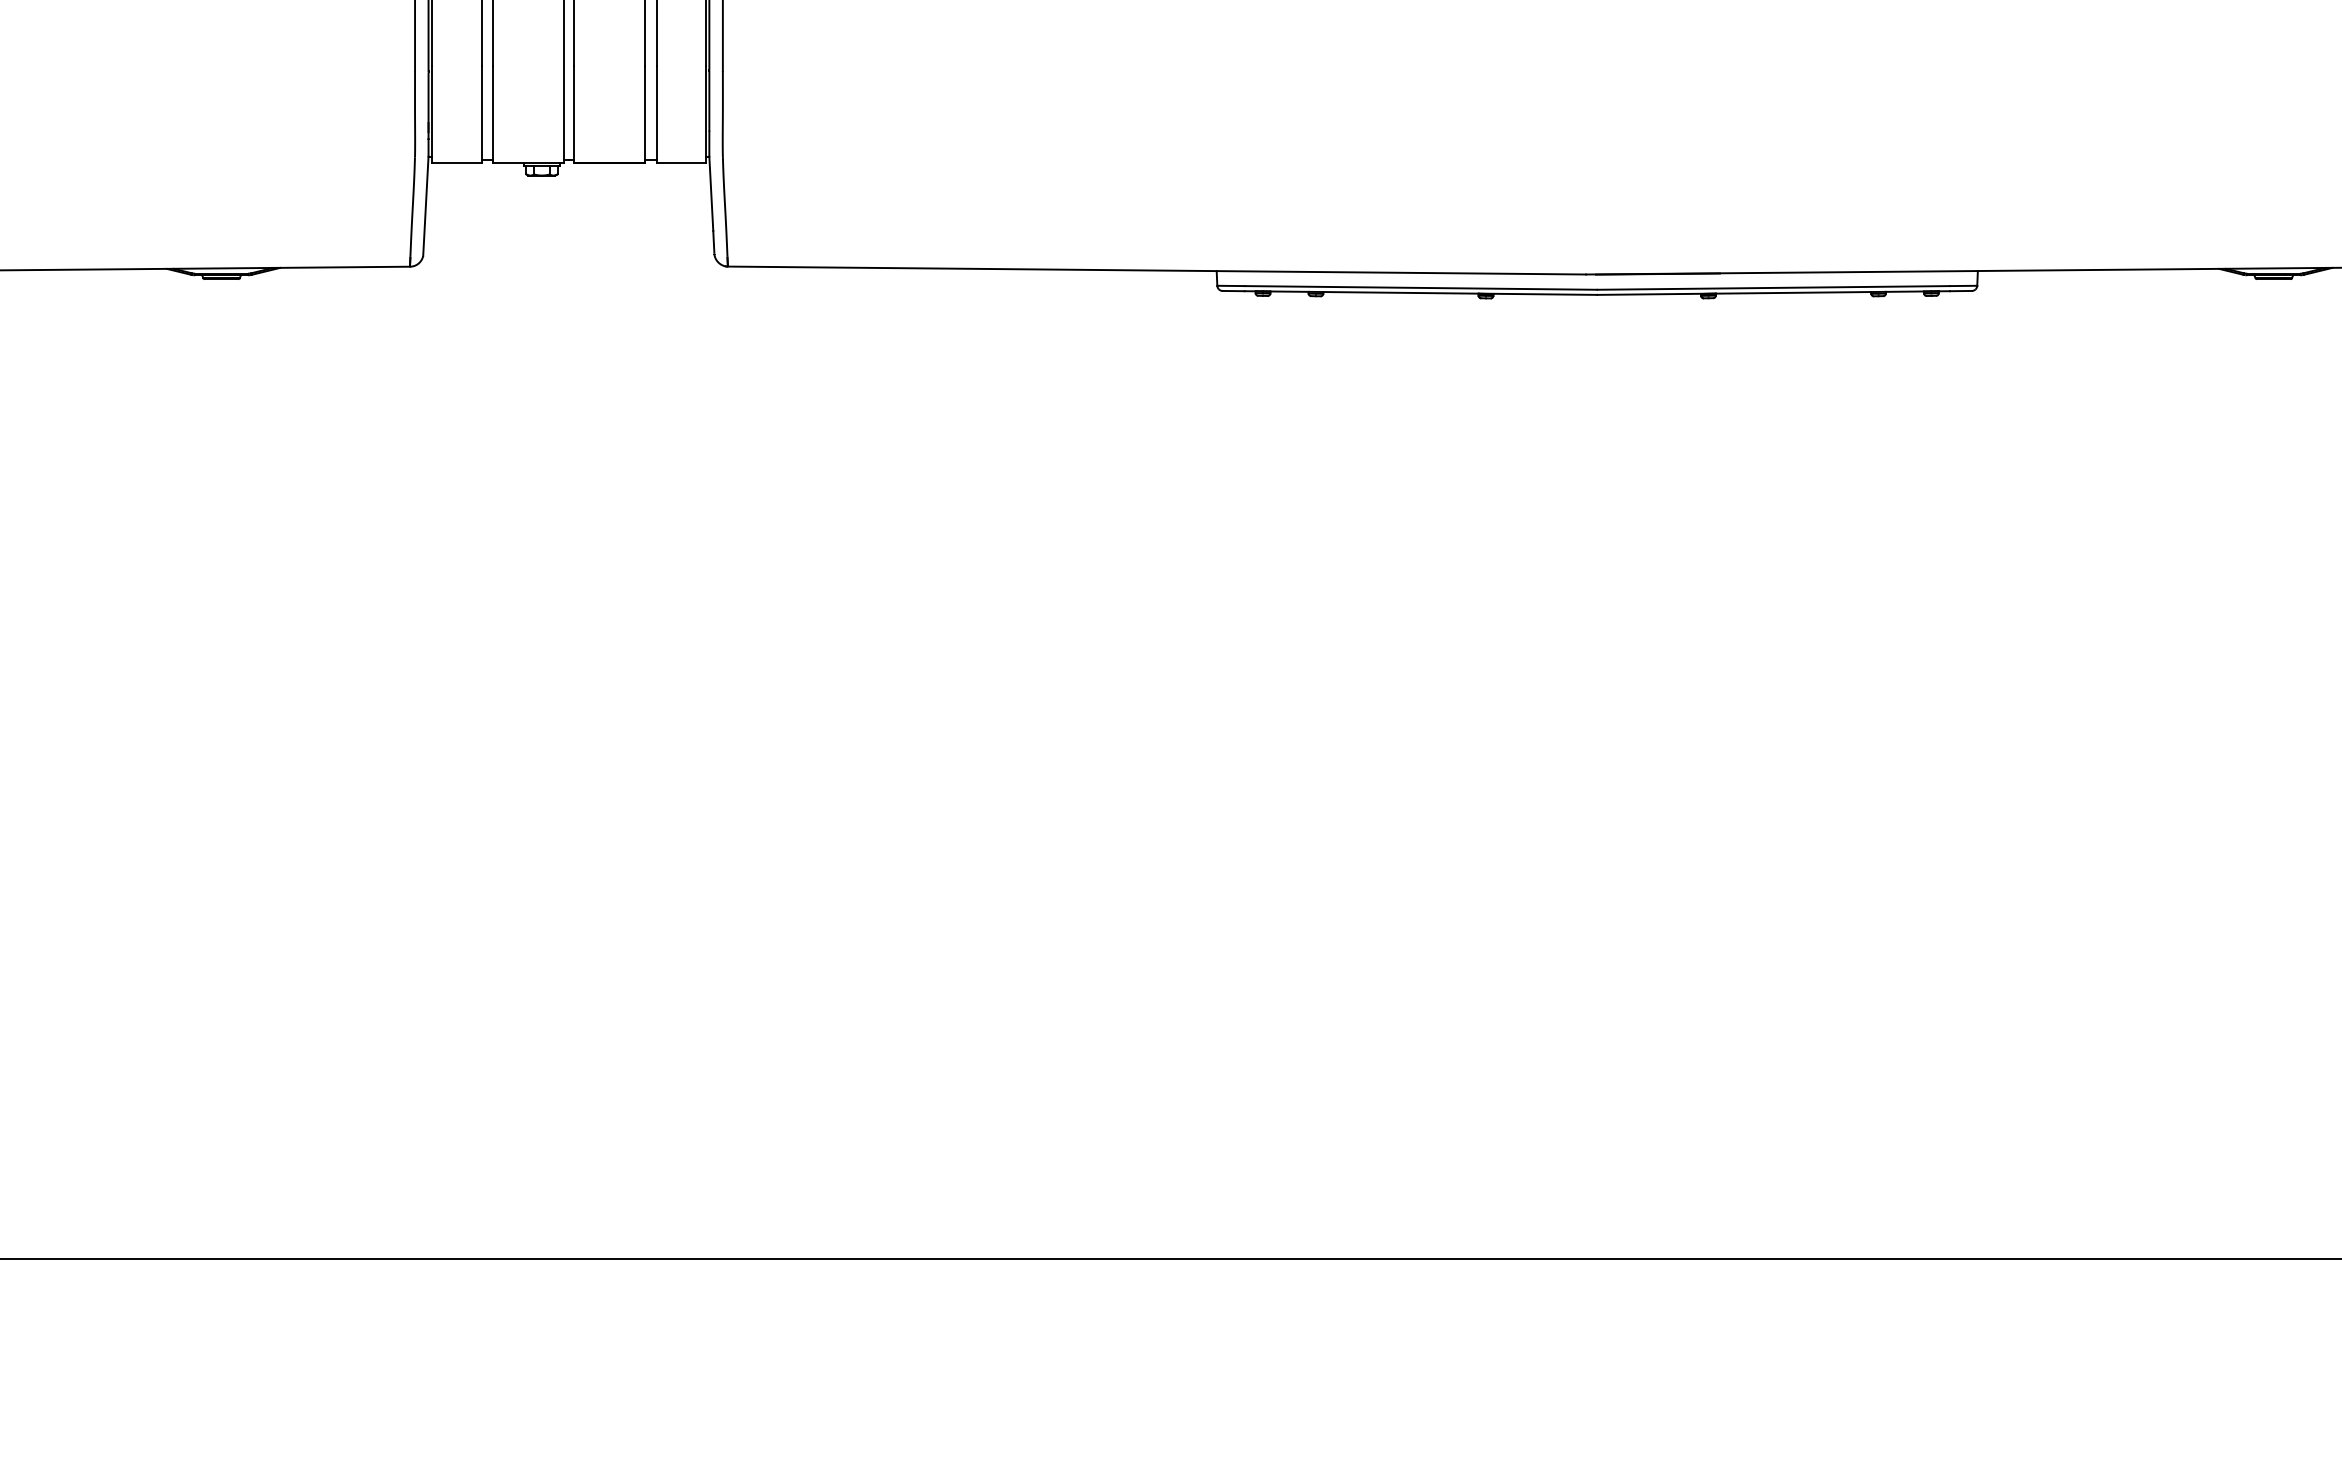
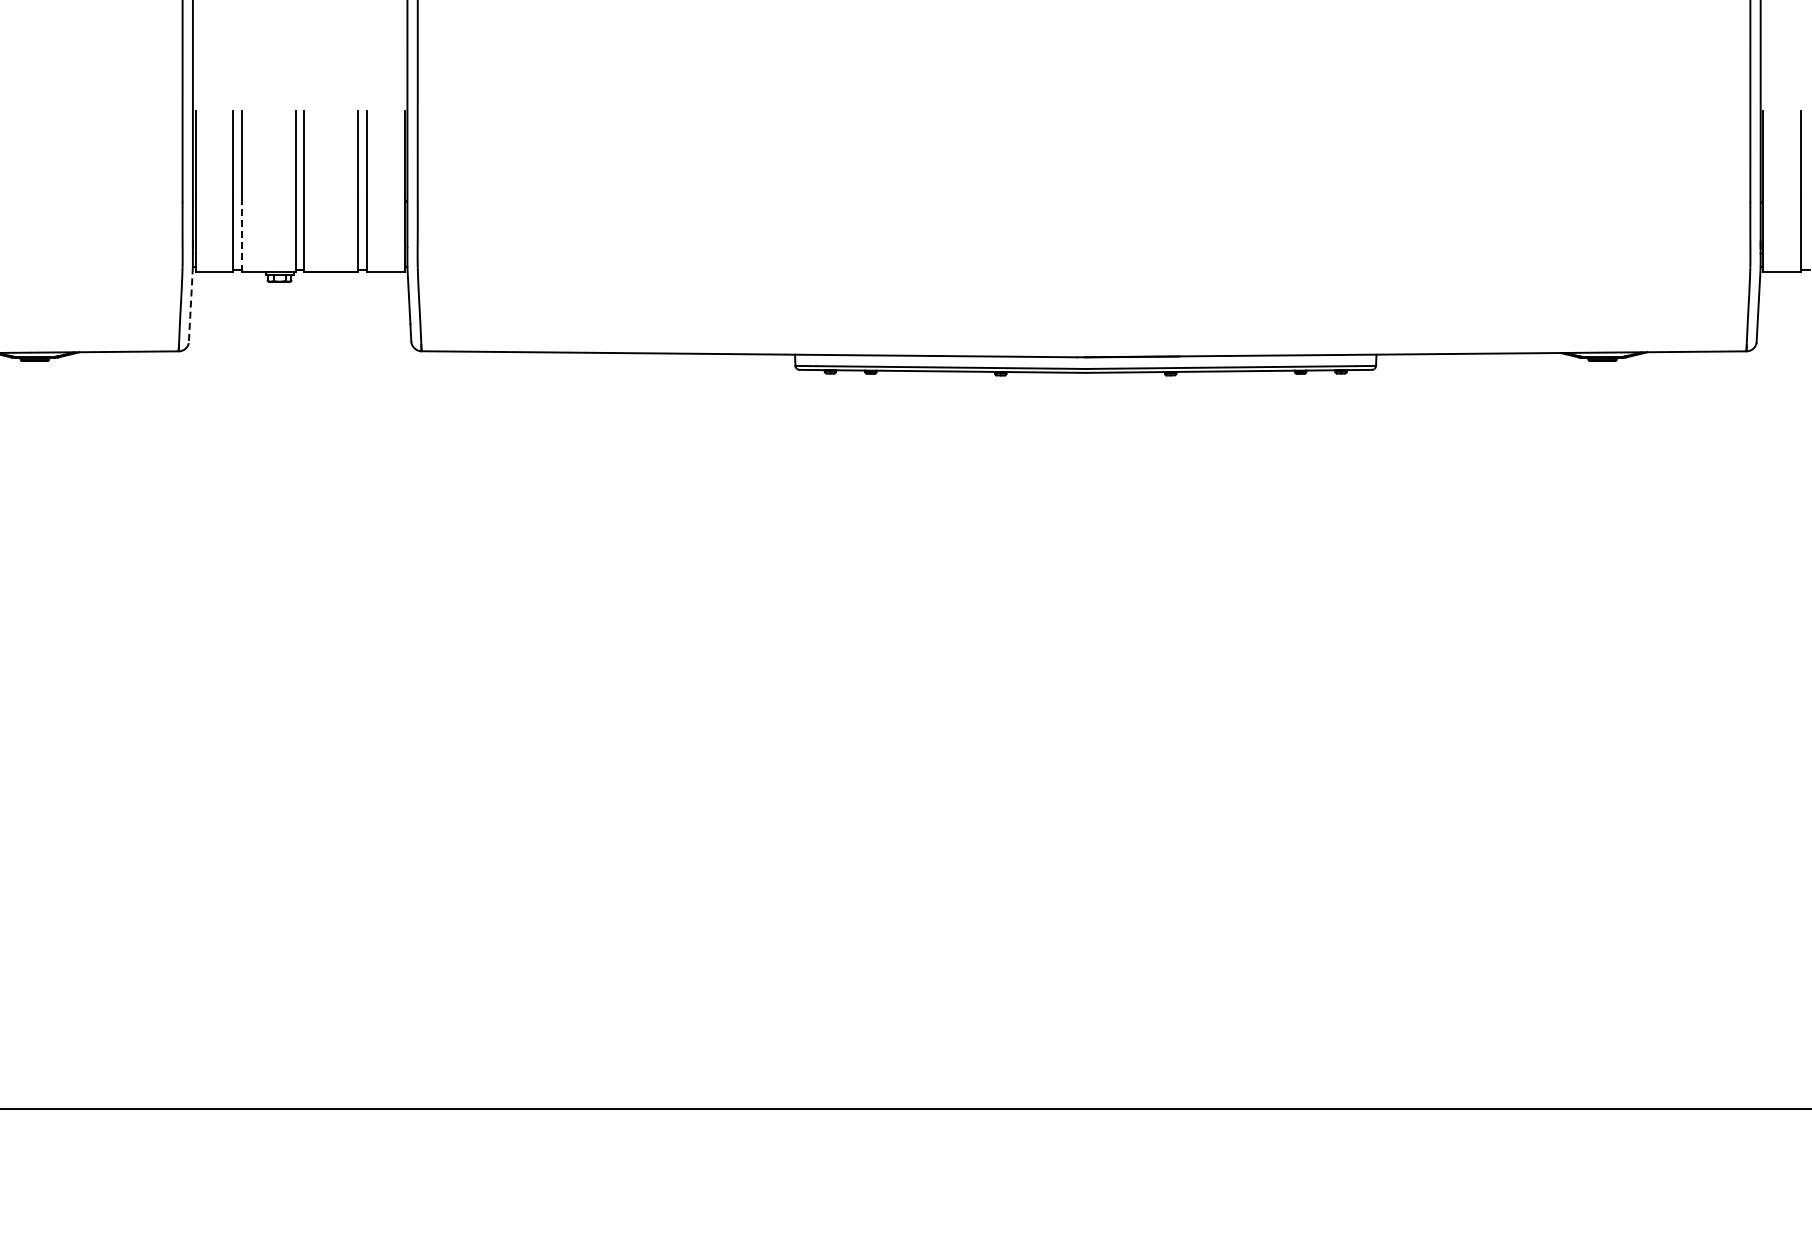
line: (493, 115) -> (242, 235), solid -> dashed
line: (425, 206) -> (190, 305), solid -> dashed

